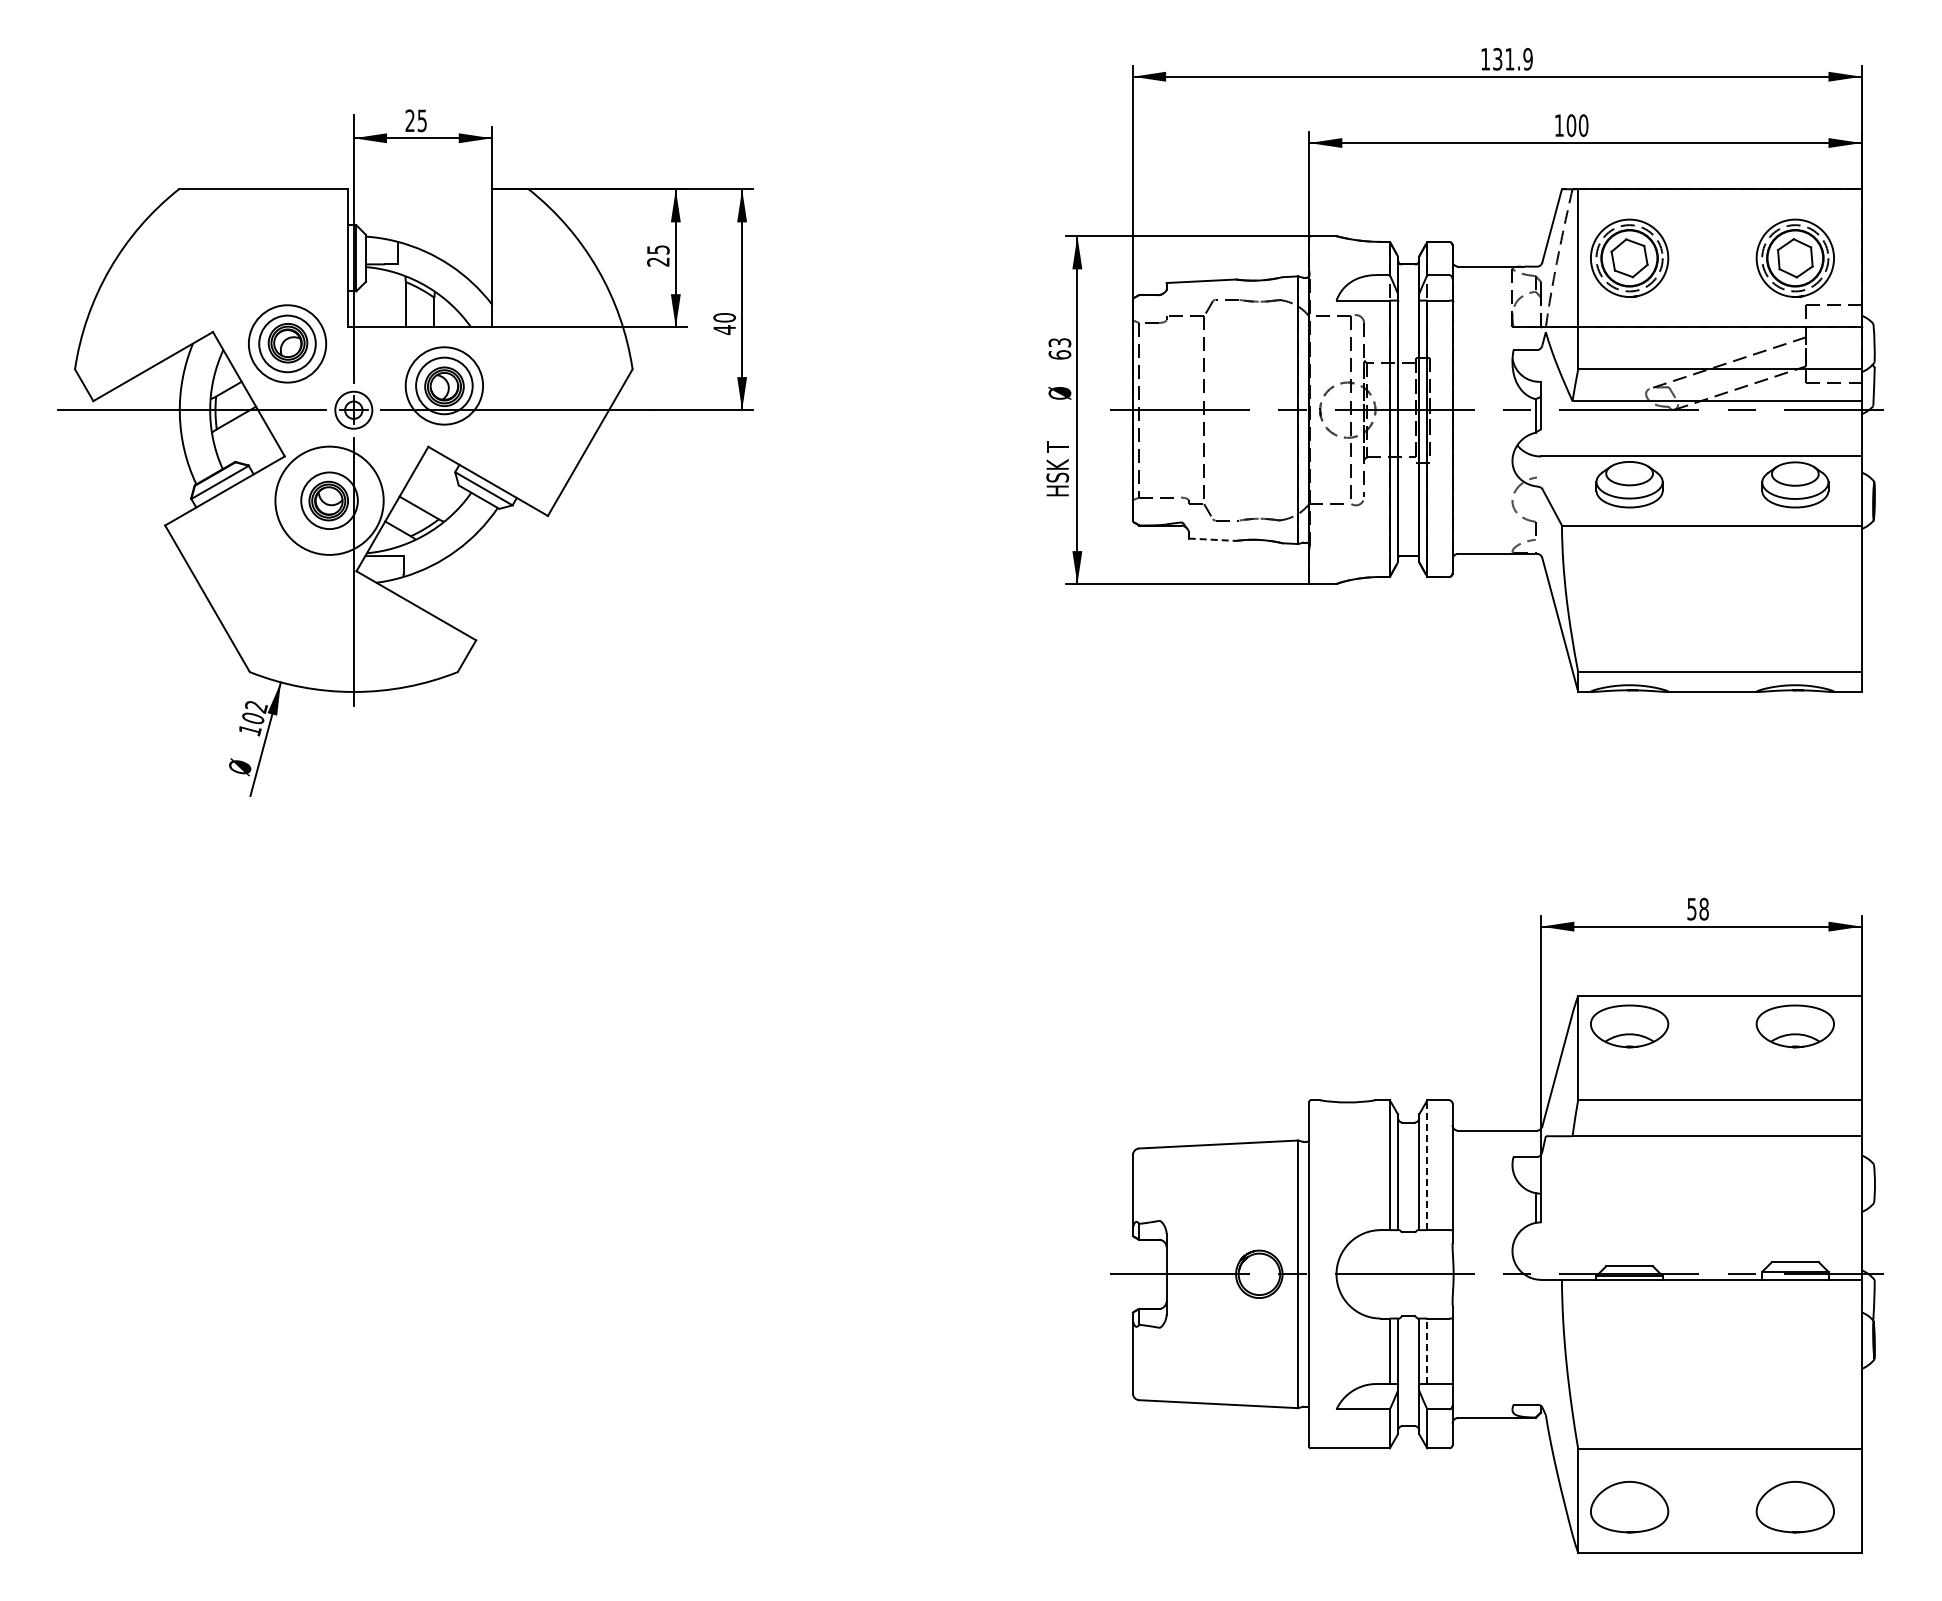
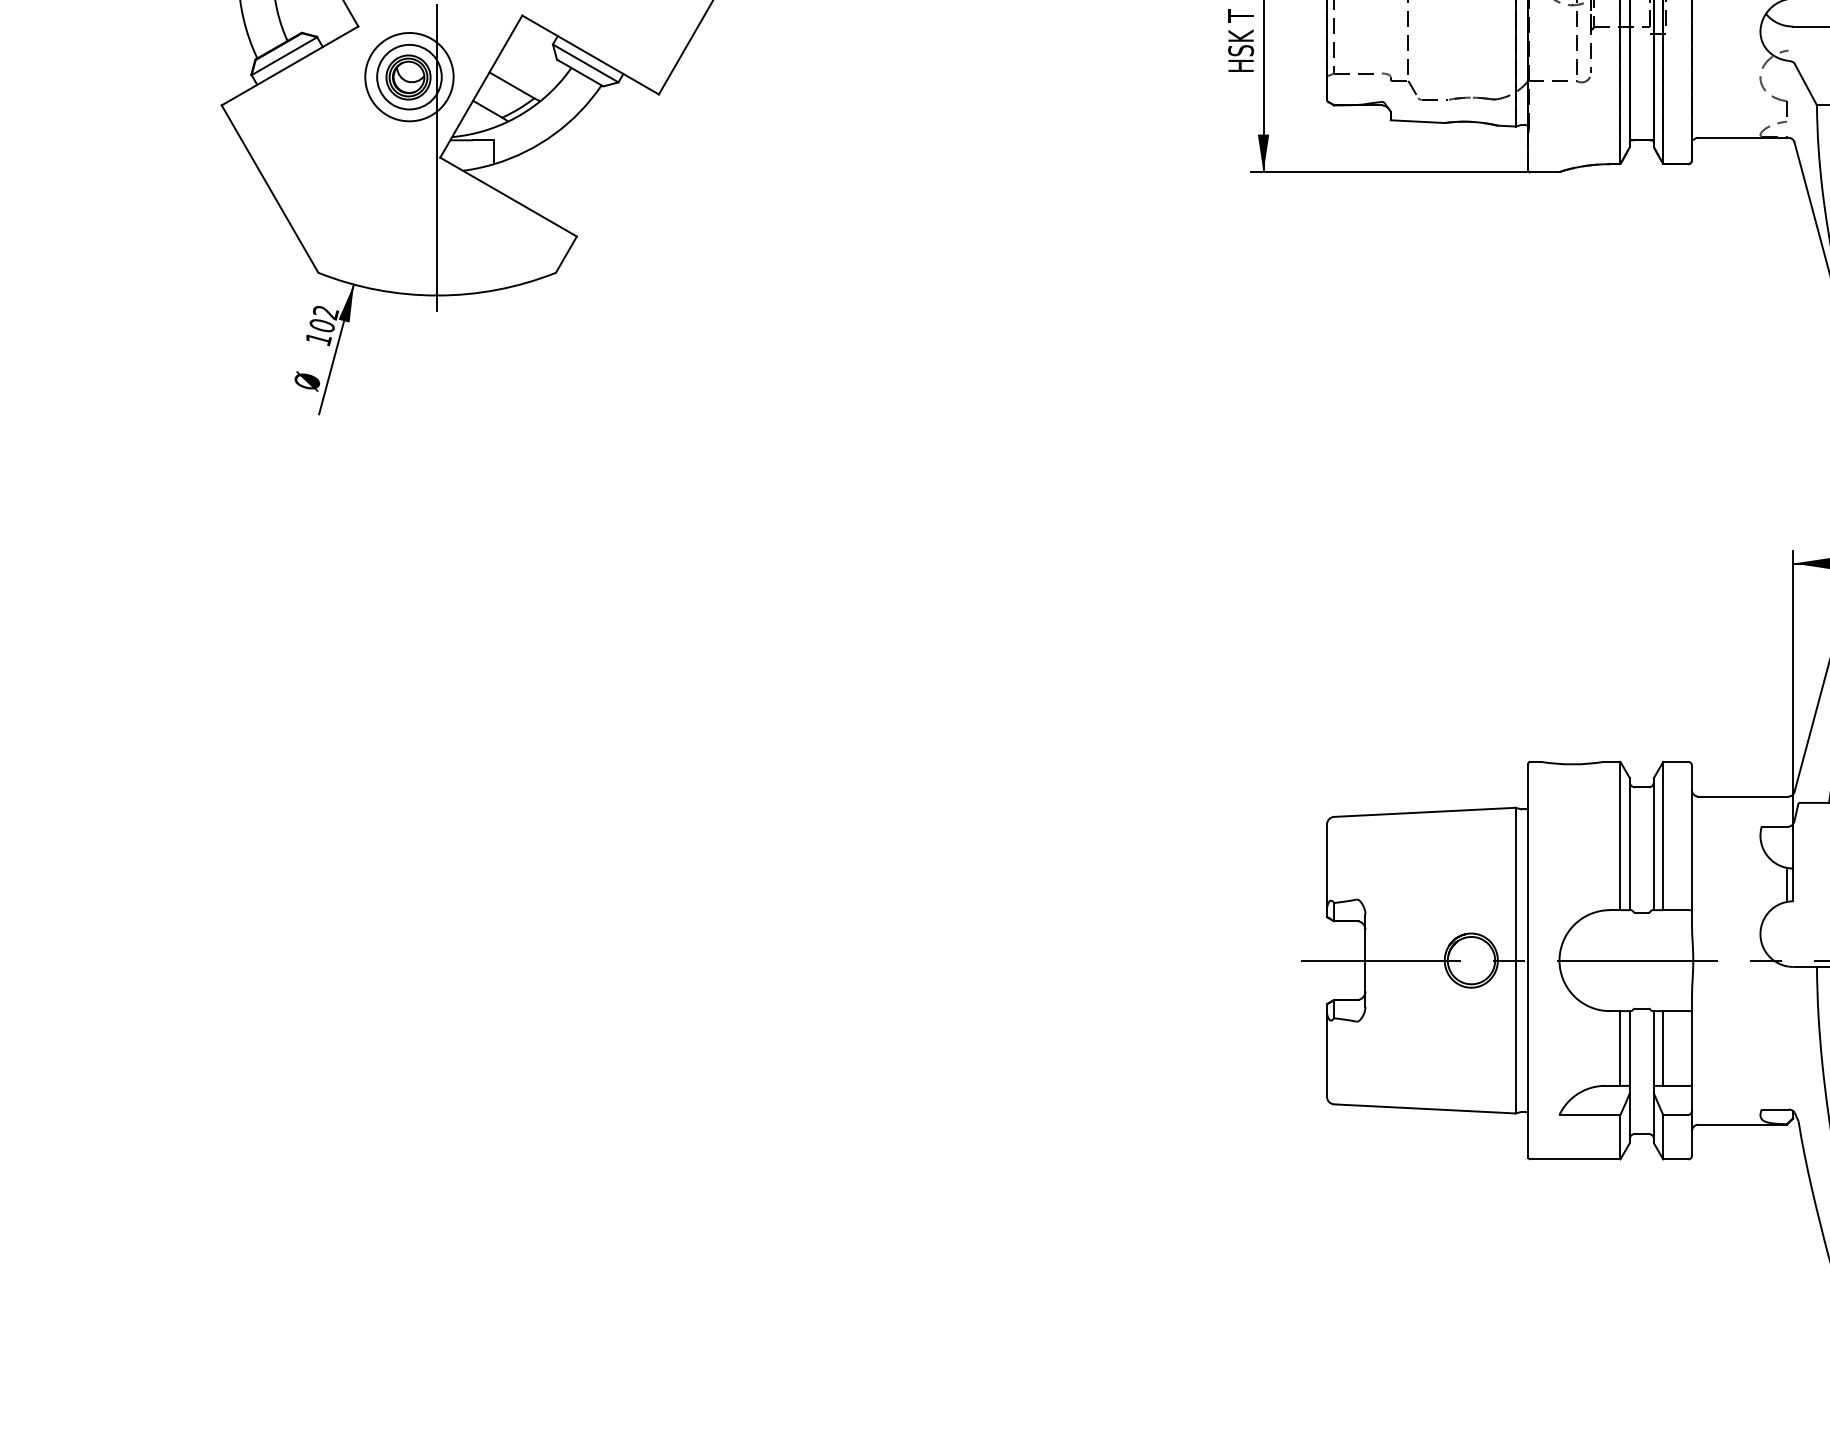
circle: (329, 500) -> (409, 76), size x0.71
line: (1212, 539) -> (1417, 121), dashed -> solid
line: (1427, 1165) -> (1663, 836), dashed -> solid
line: (1427, 1351) -> (1663, 1048), dashed -> solid

